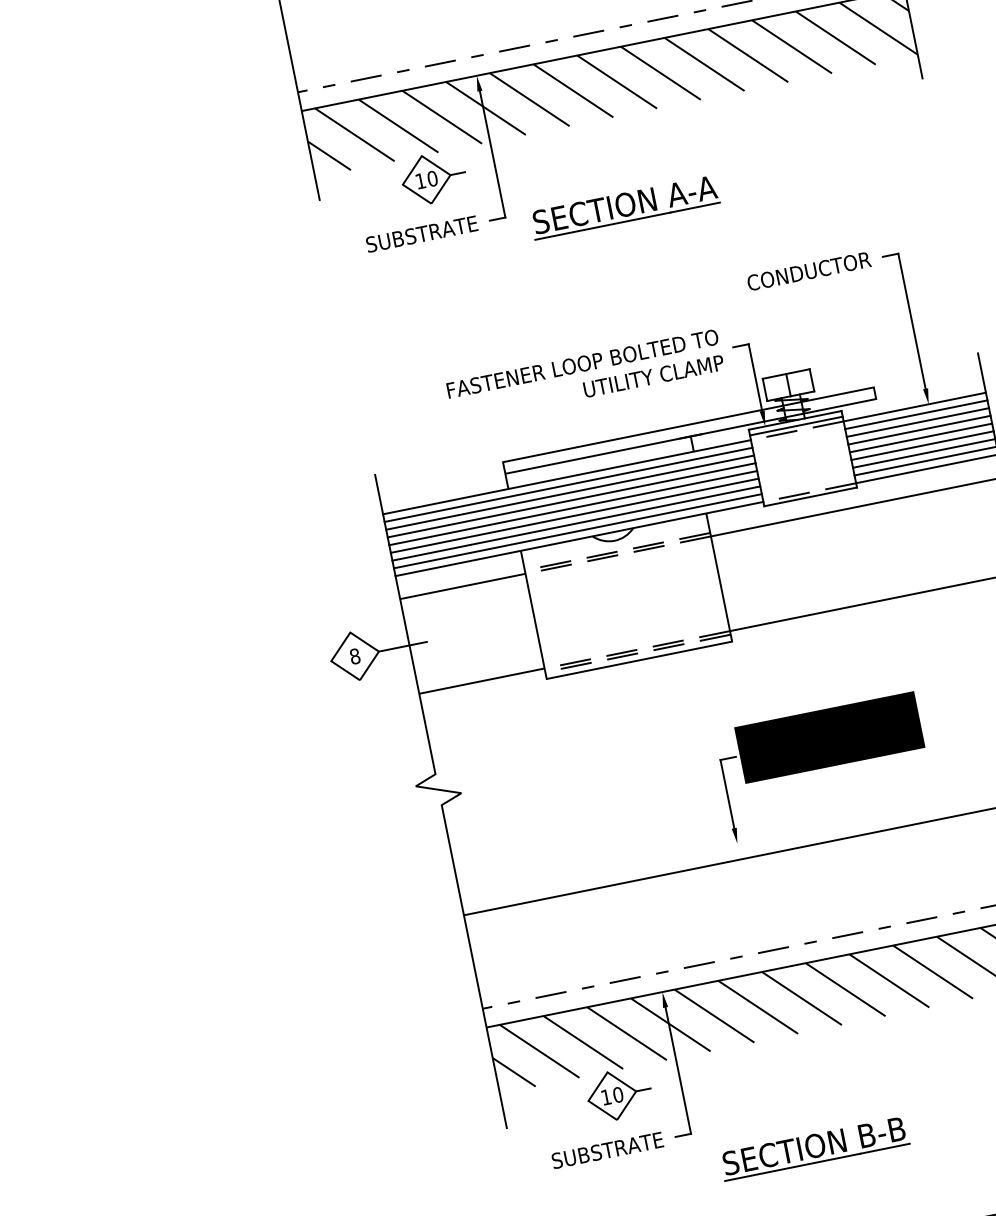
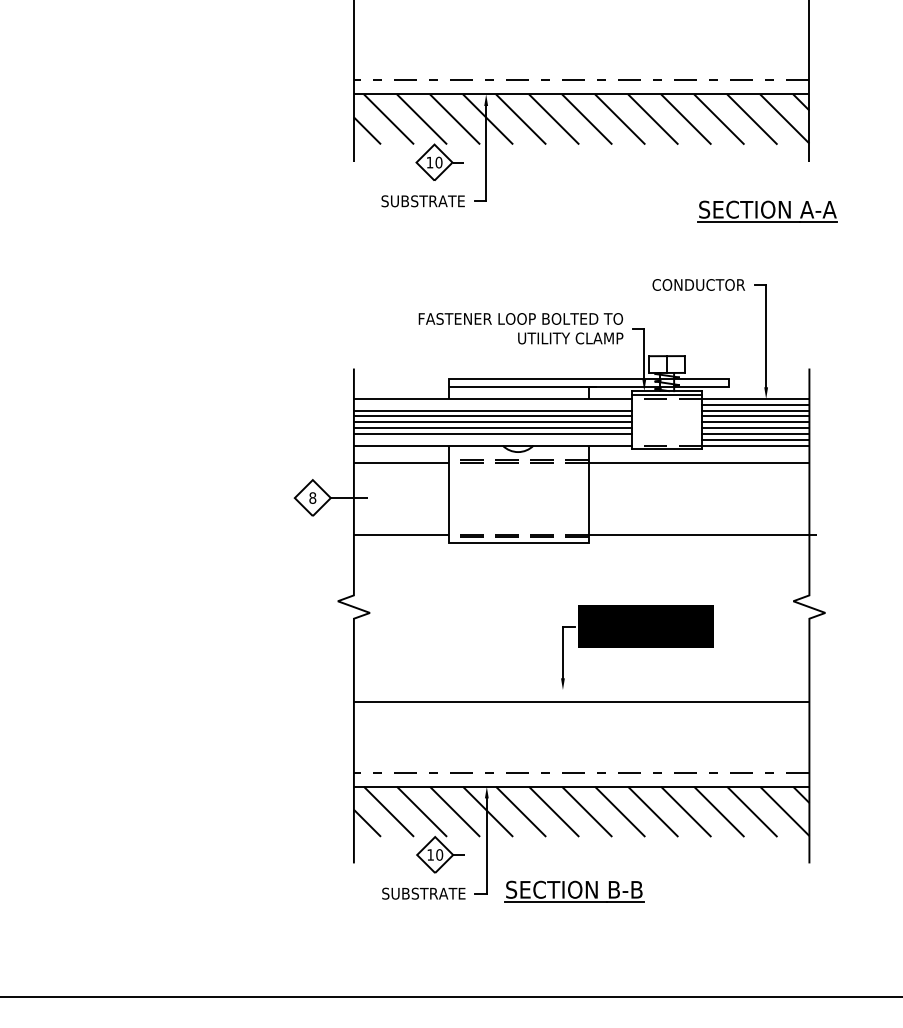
part: (624, 207) -> (767, 211), moved
line: (567, 484) -> (492, 404), removed
line: (577, 530) -> (492, 439), removed
part: (814, 1148) -> (574, 891), moved

